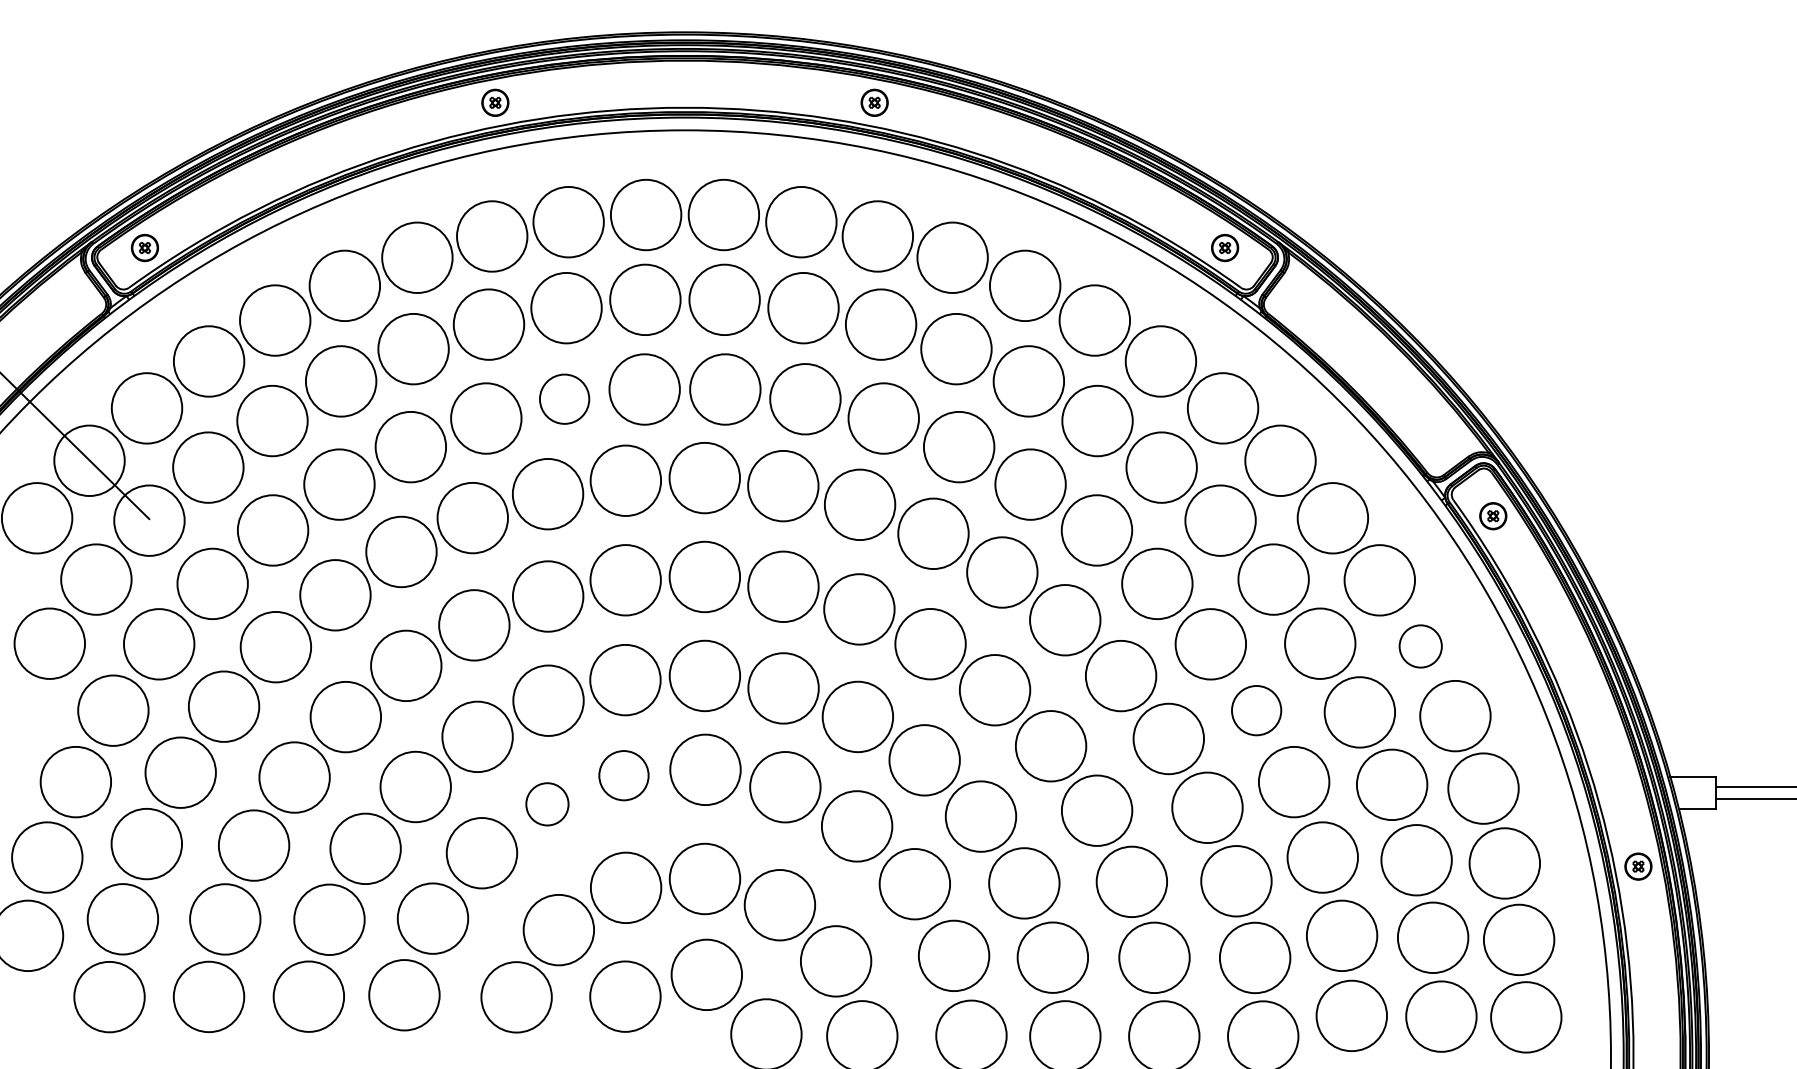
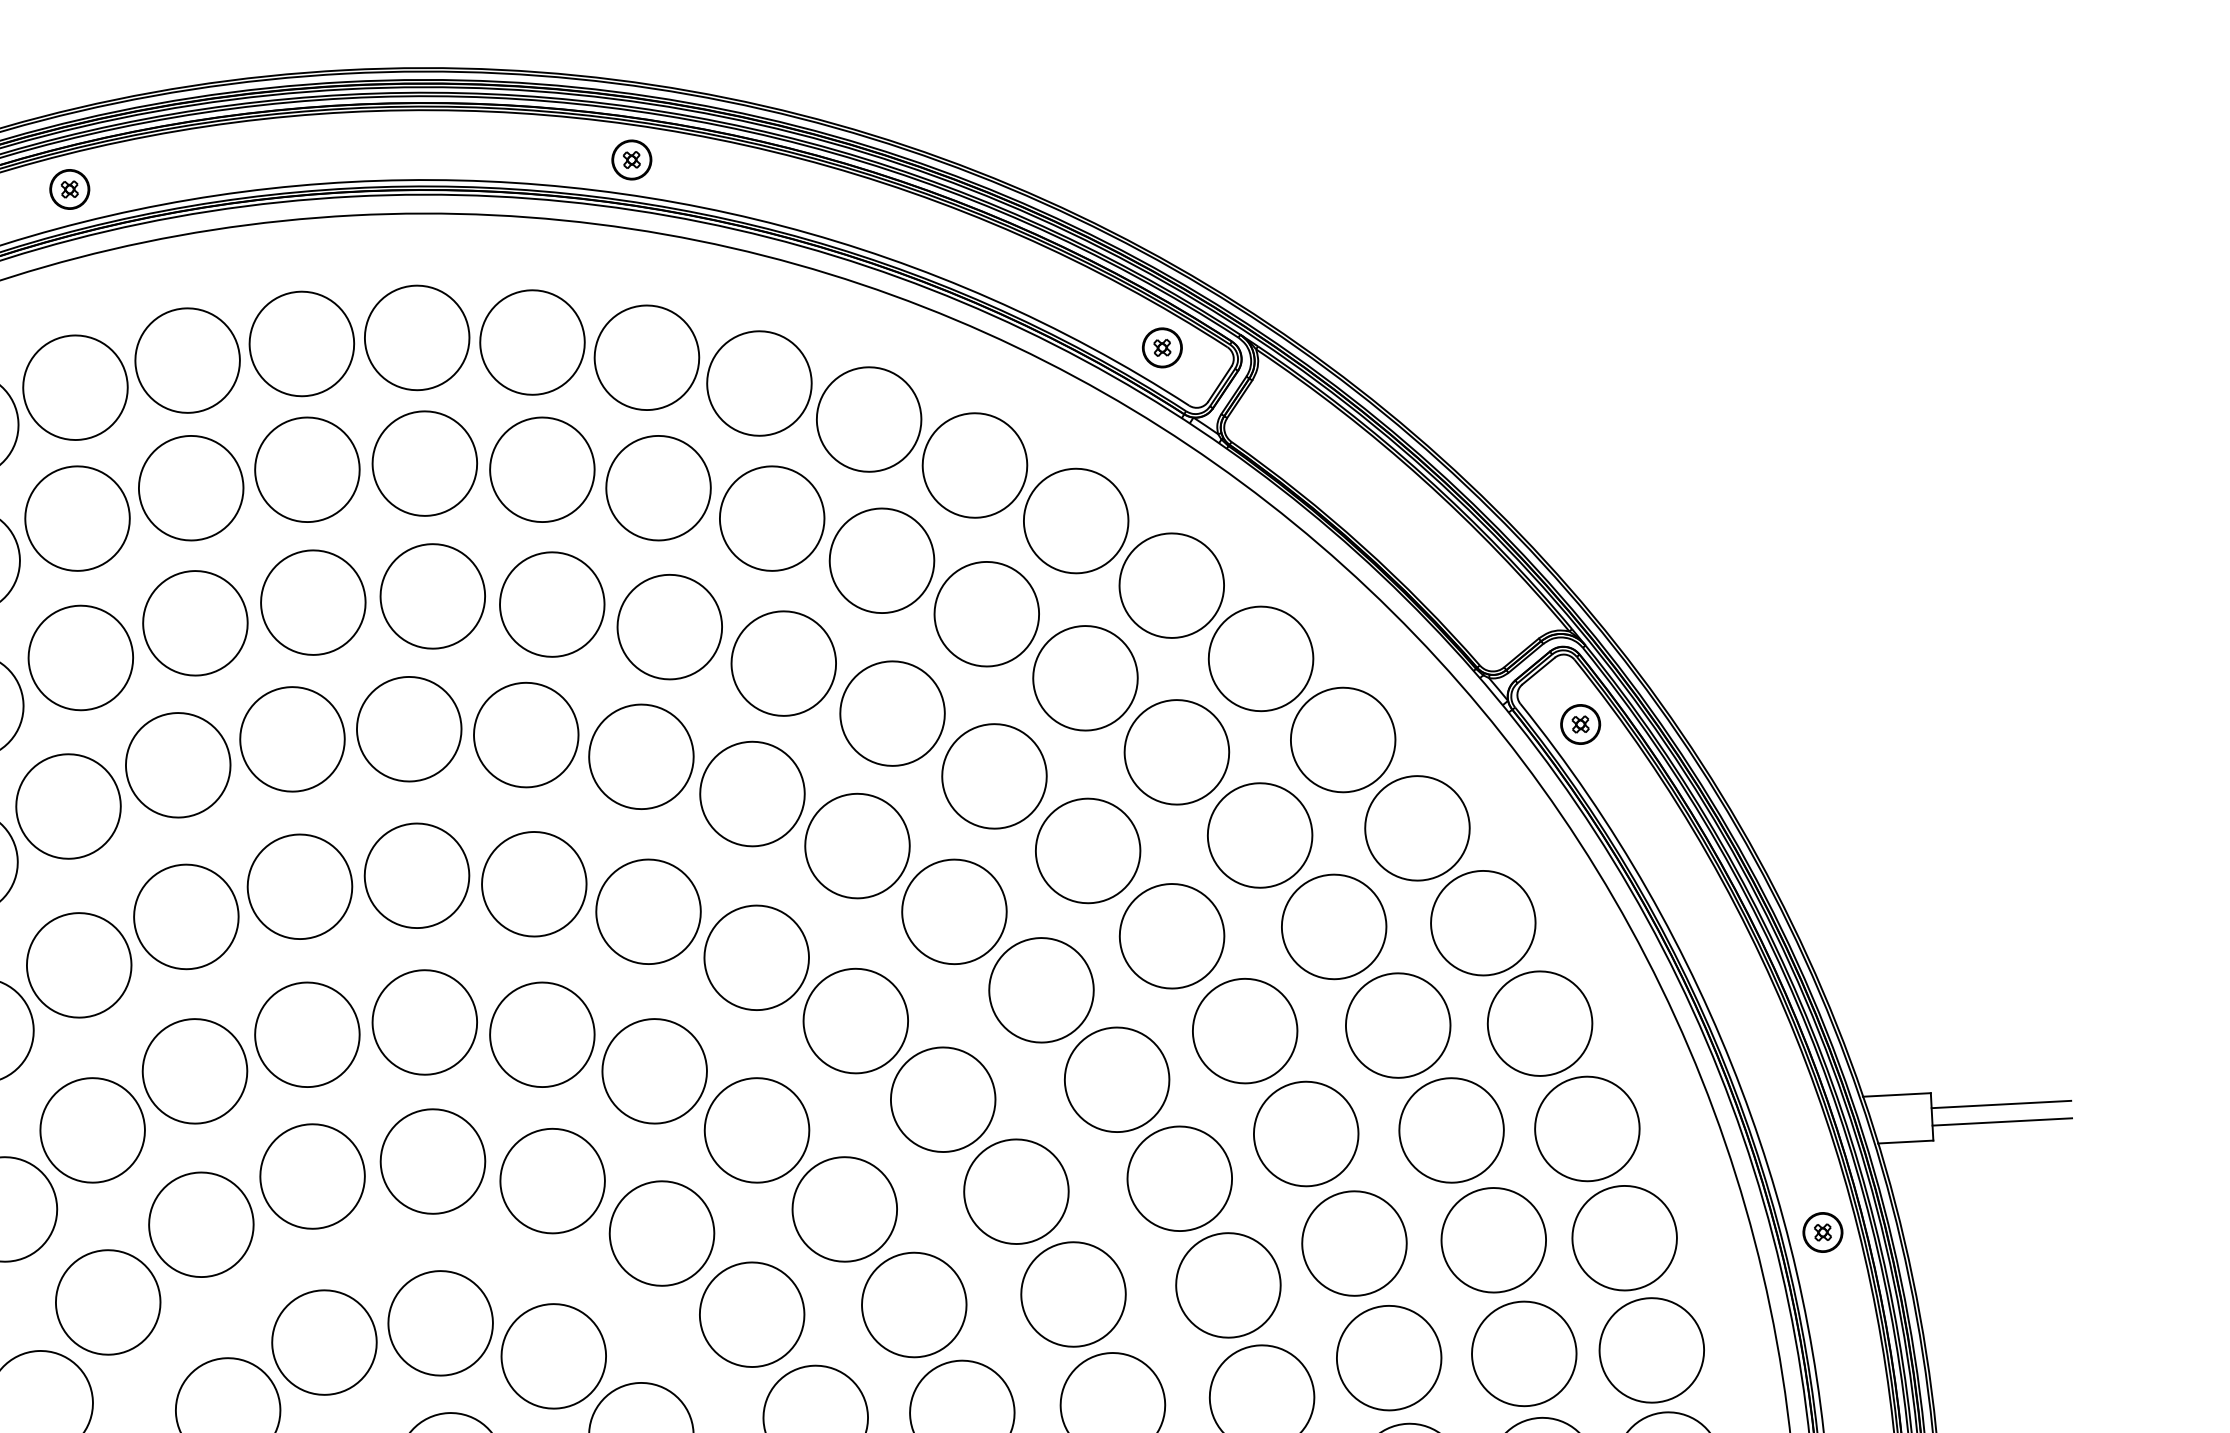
circle: (564, 399) -> (195, 623), size x1.43
circle: (1420, 646) -> (1482, 923), size x1.67
circle: (1256, 710) -> (1244, 1030), size x1.43
circle: (623, 775) -> (311, 1176), size x1.43
circle: (547, 804) -> (201, 1225), size x1.67

